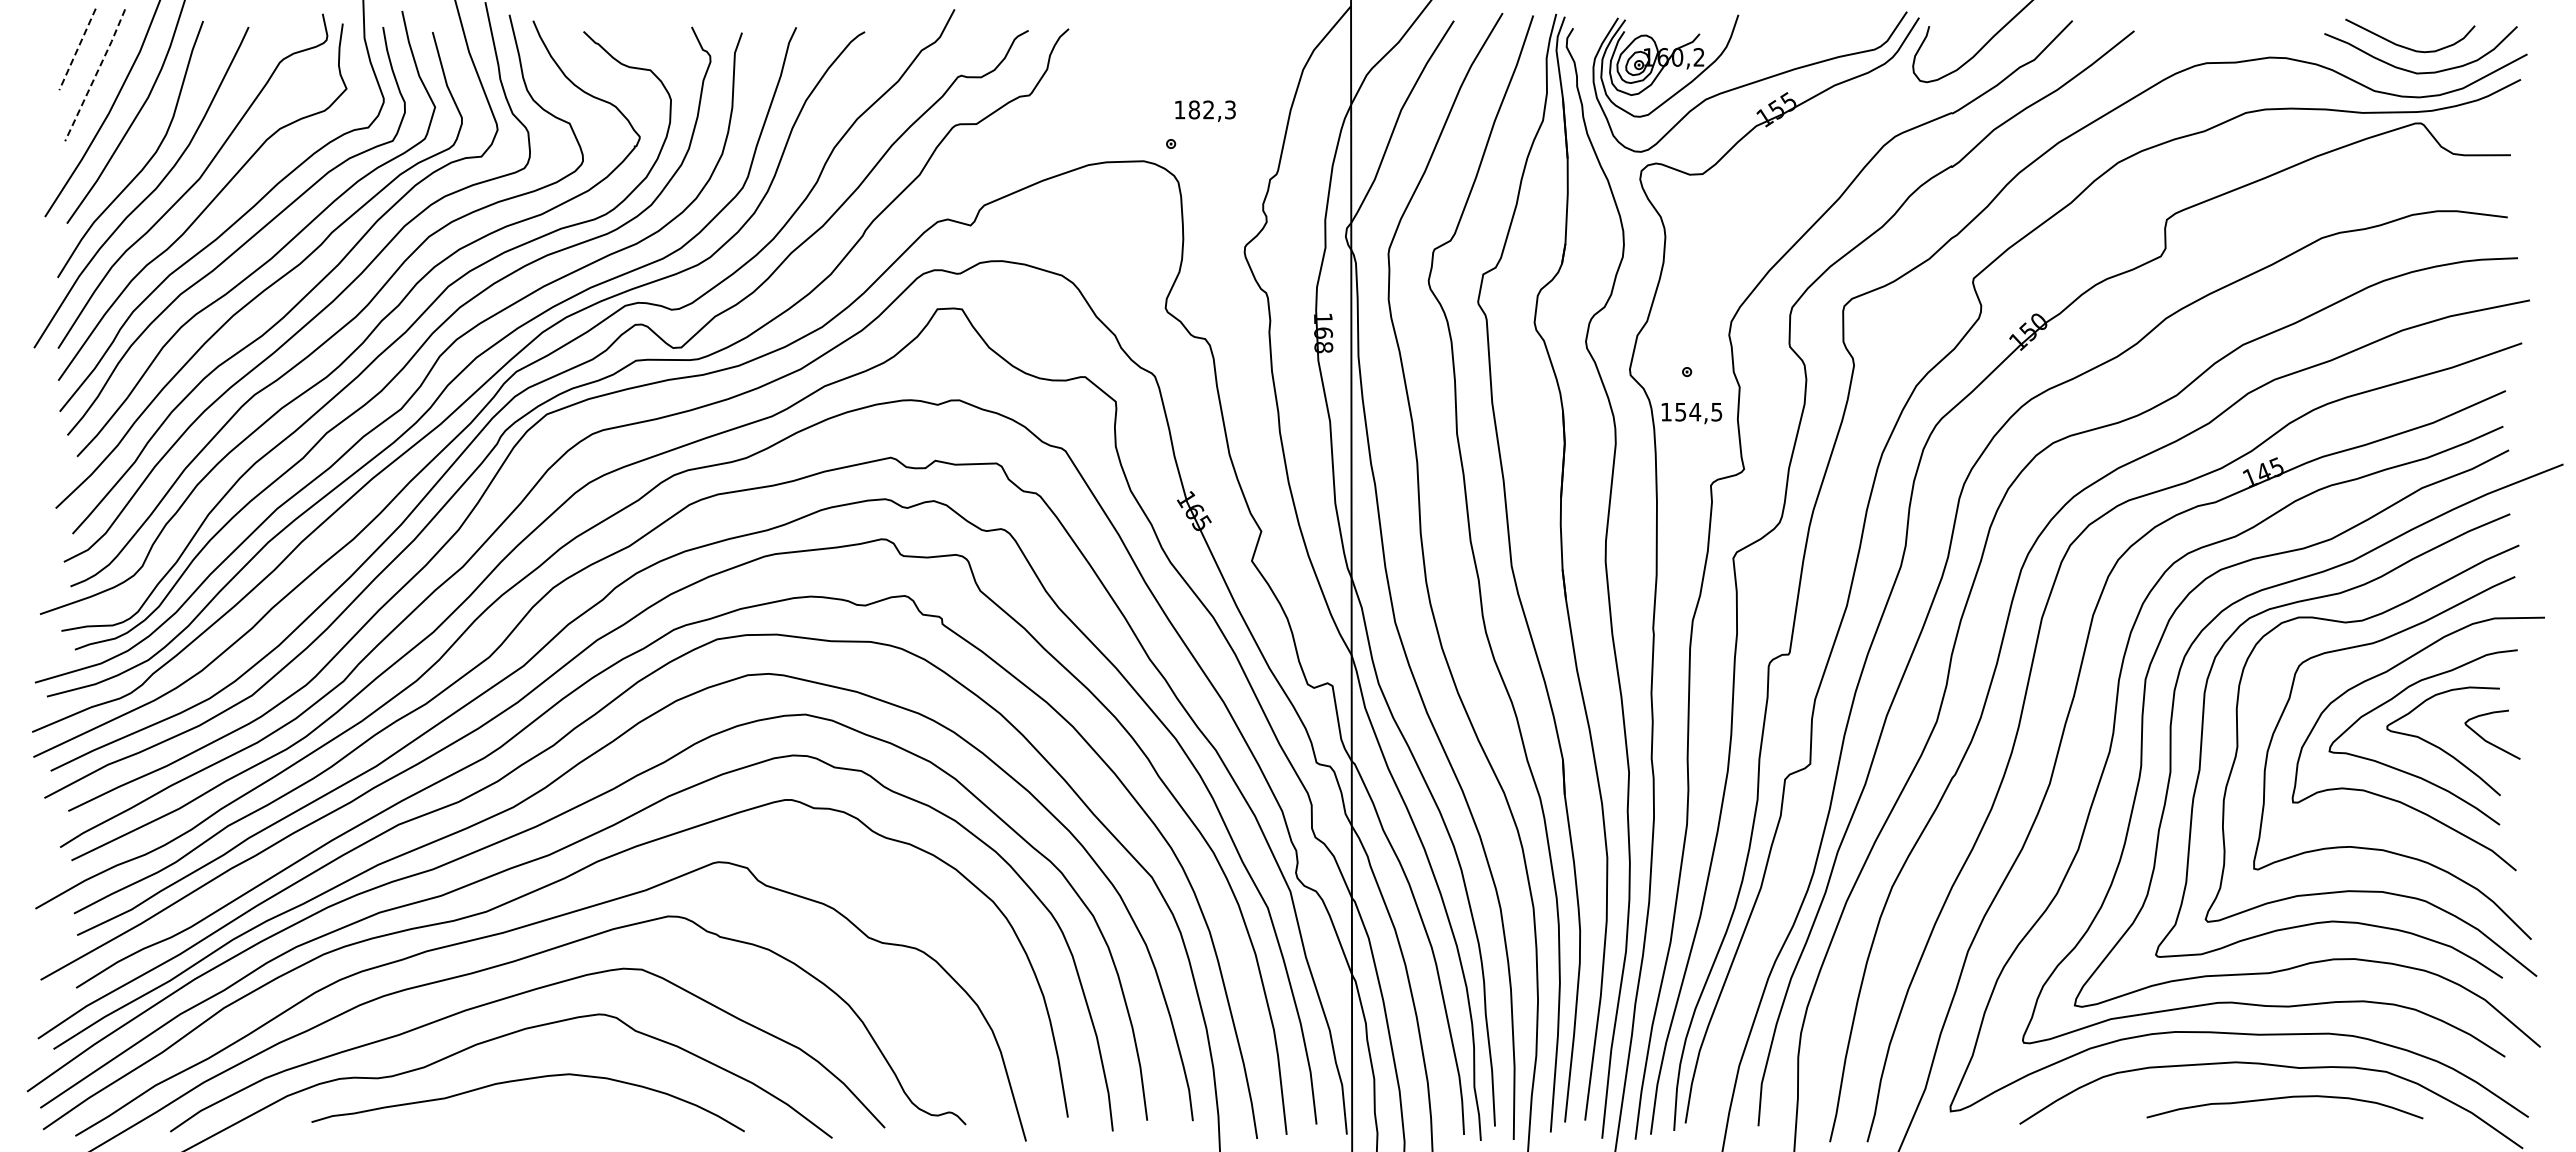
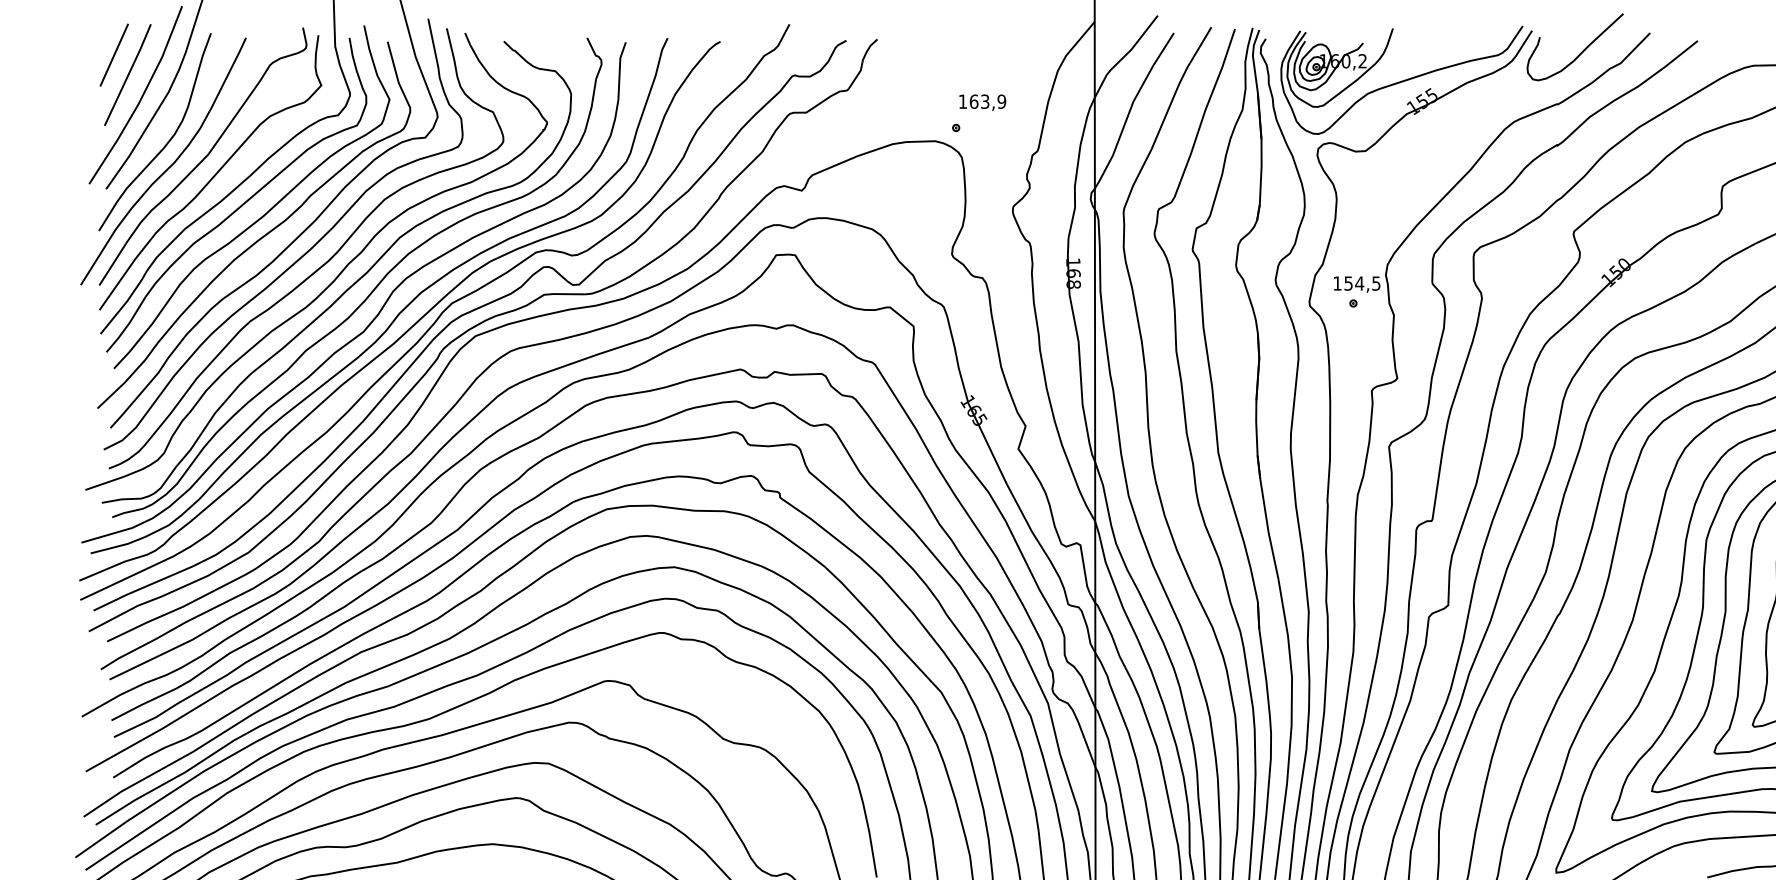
line: (77, 49) -> (114, 55), dashed -> solid
line: (95, 75) -> (128, 75), dashed -> solid
text: (1212, 109) -> (988, 101), 182,3 -> 163,9
text: (1691, 413) -> (1356, 284), moved

